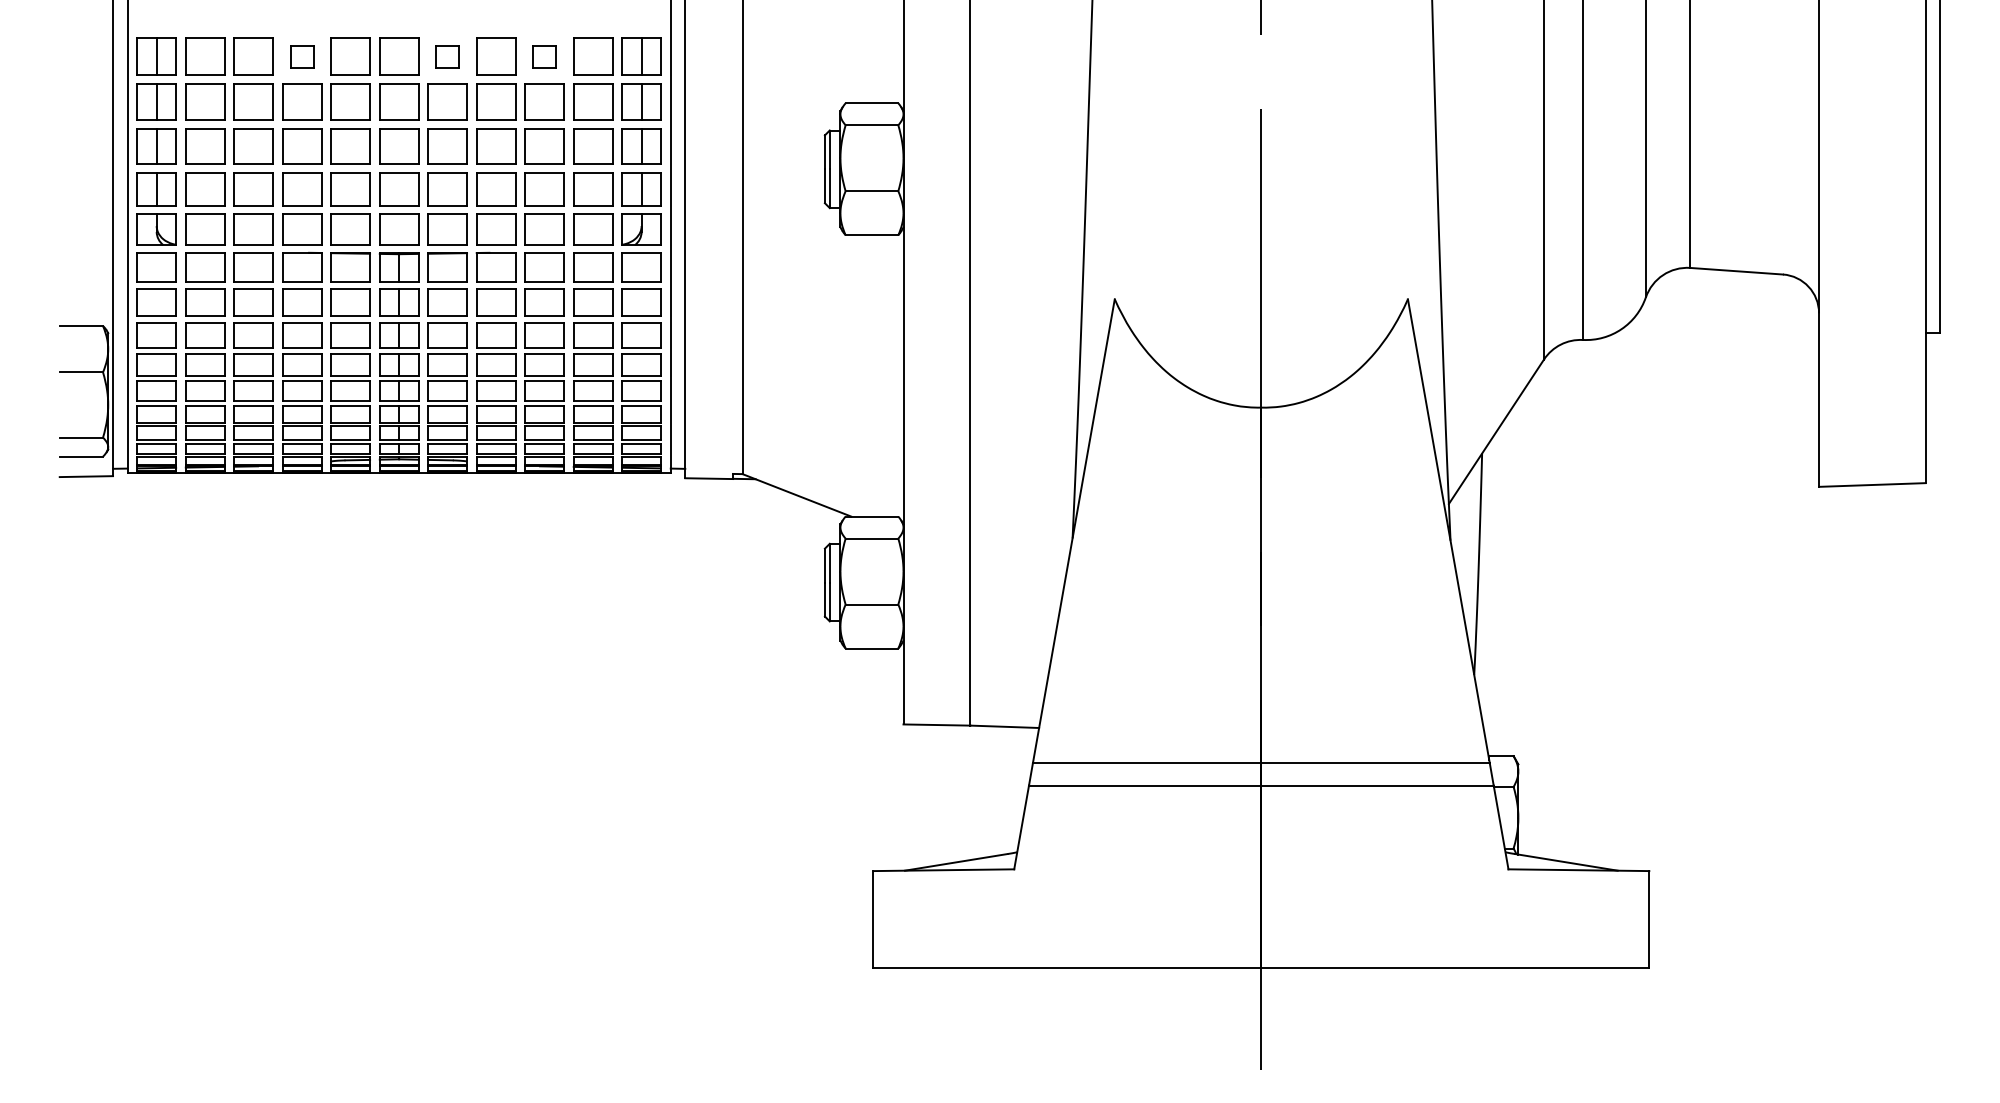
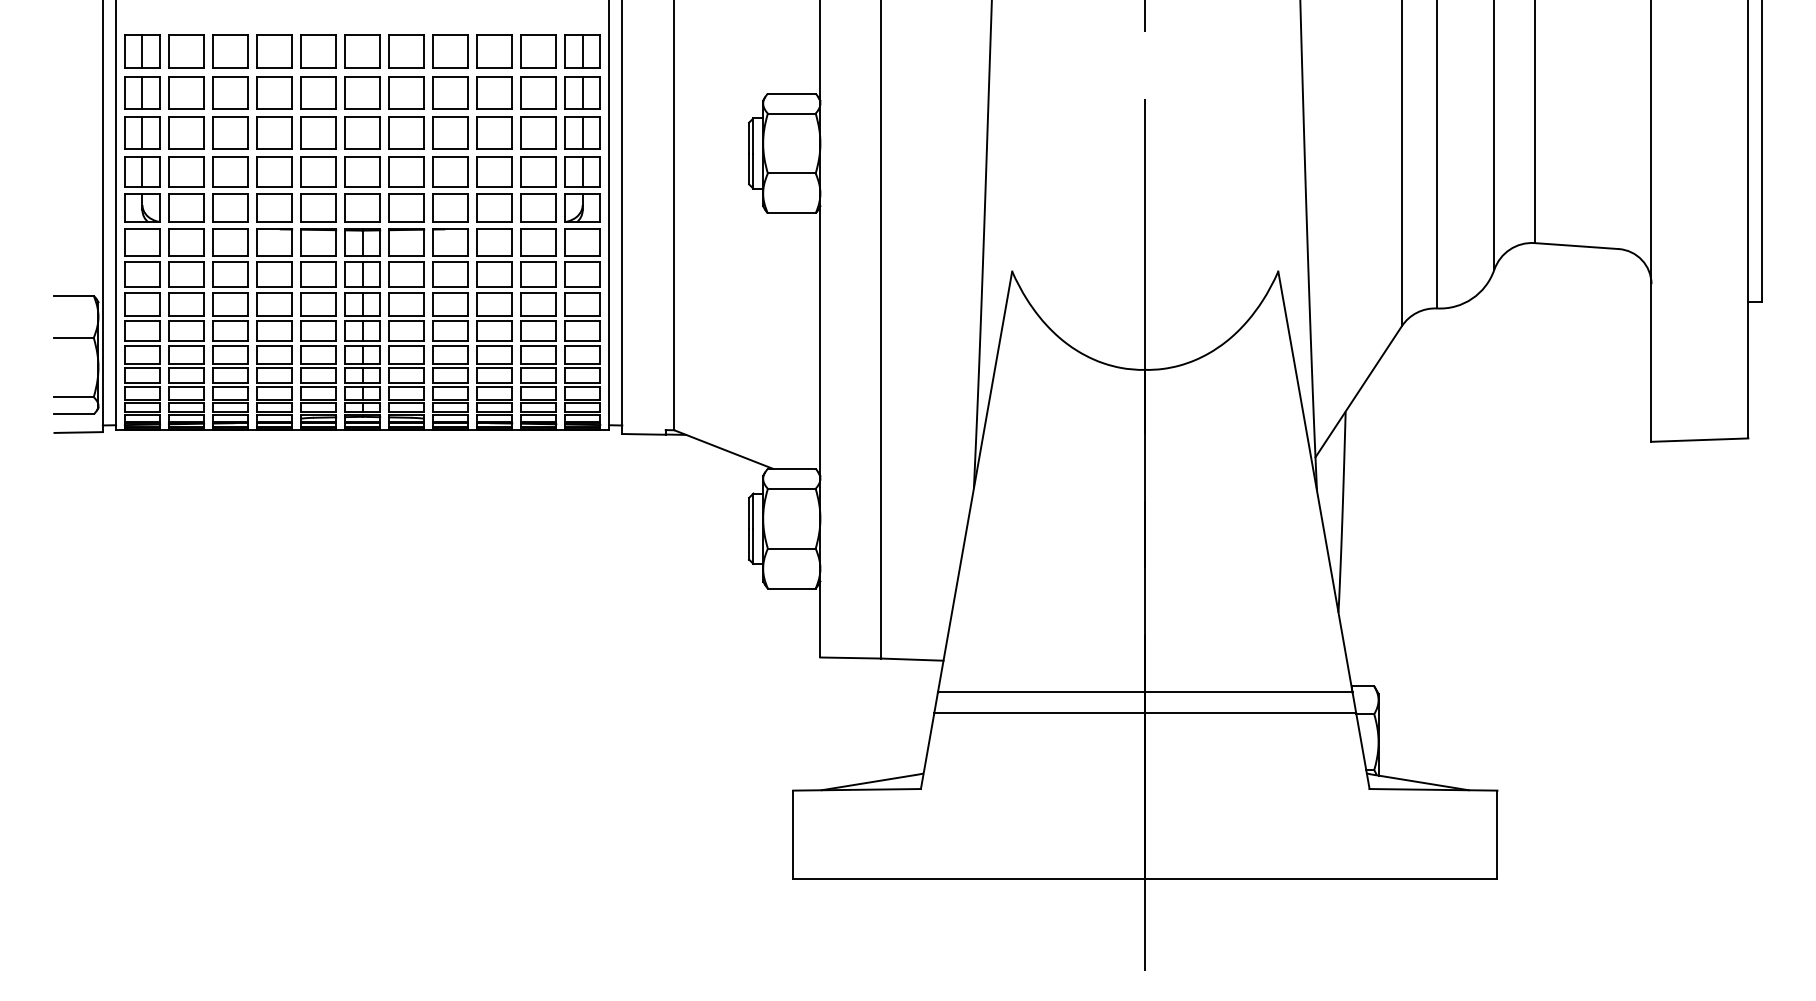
part: (302, 56) -> (274, 51), size x1.67
part: (447, 56) -> (406, 51), size x1.67
part: (544, 56) -> (494, 51), size x1.67

